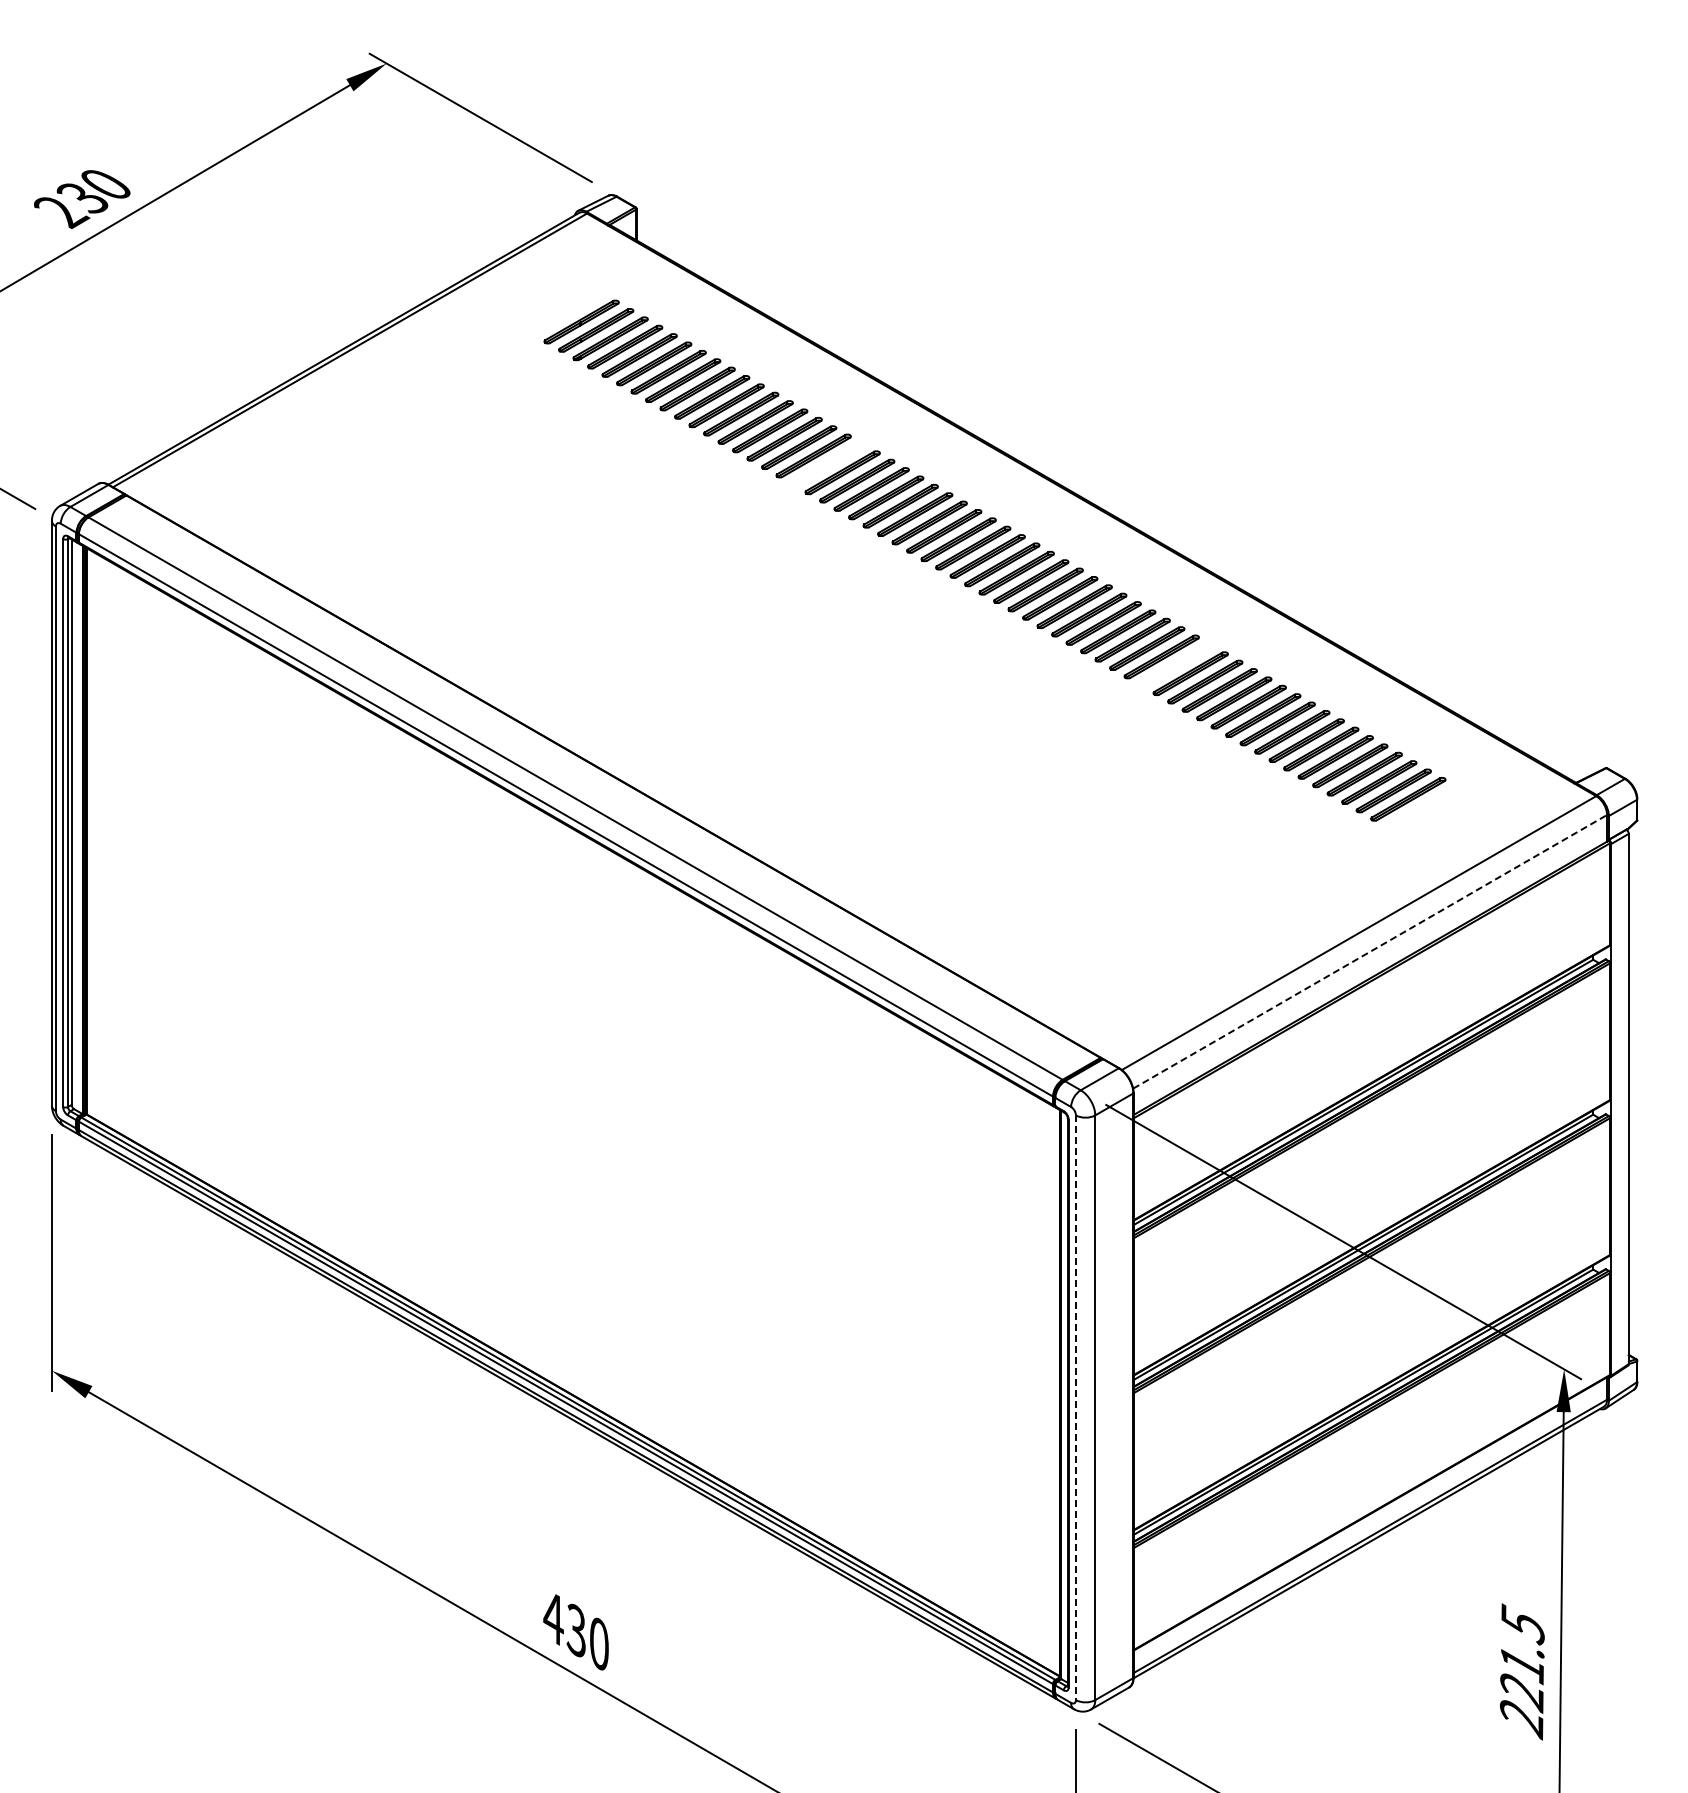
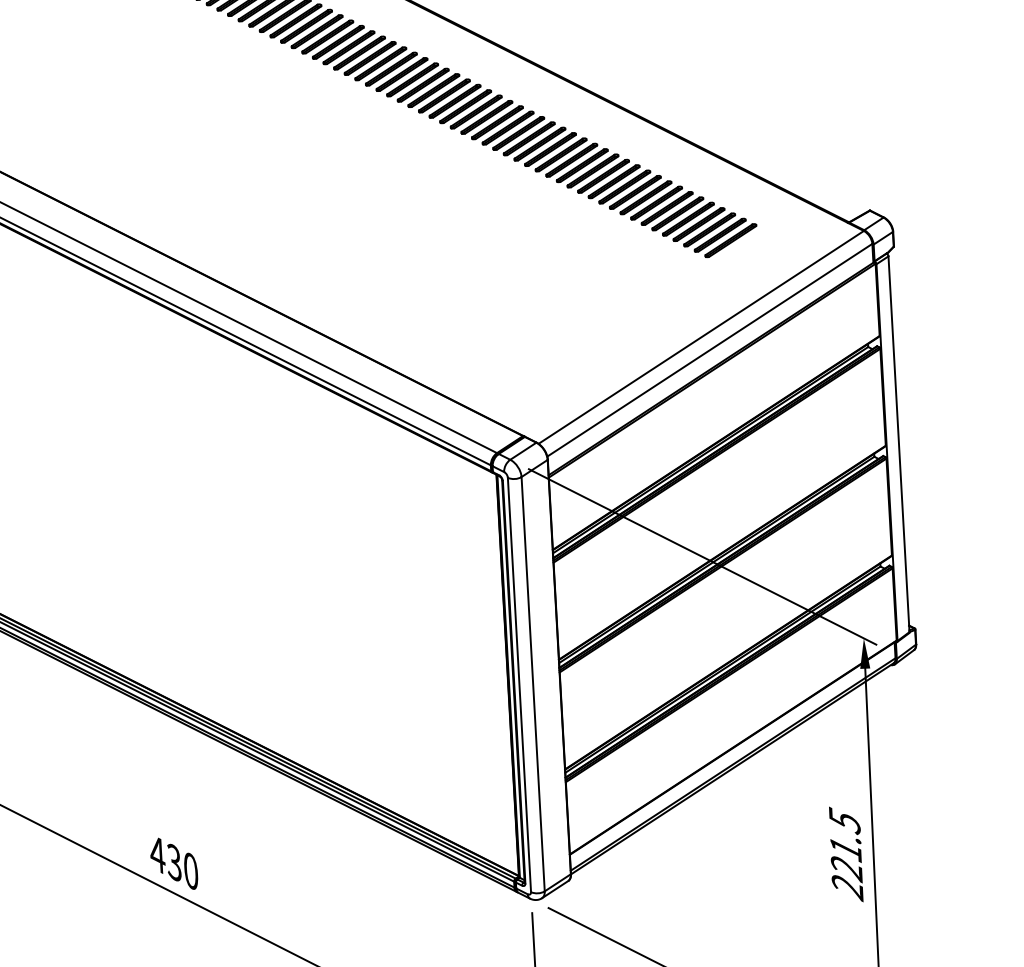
part: (828, 464) -> (306, 26), added
part: (1176, 665) -> (561, 155), added
line: (1370, 951) -> (710, 349), dashed -> solid
line: (1075, 1408) -> (519, 685), dashed -> solid

